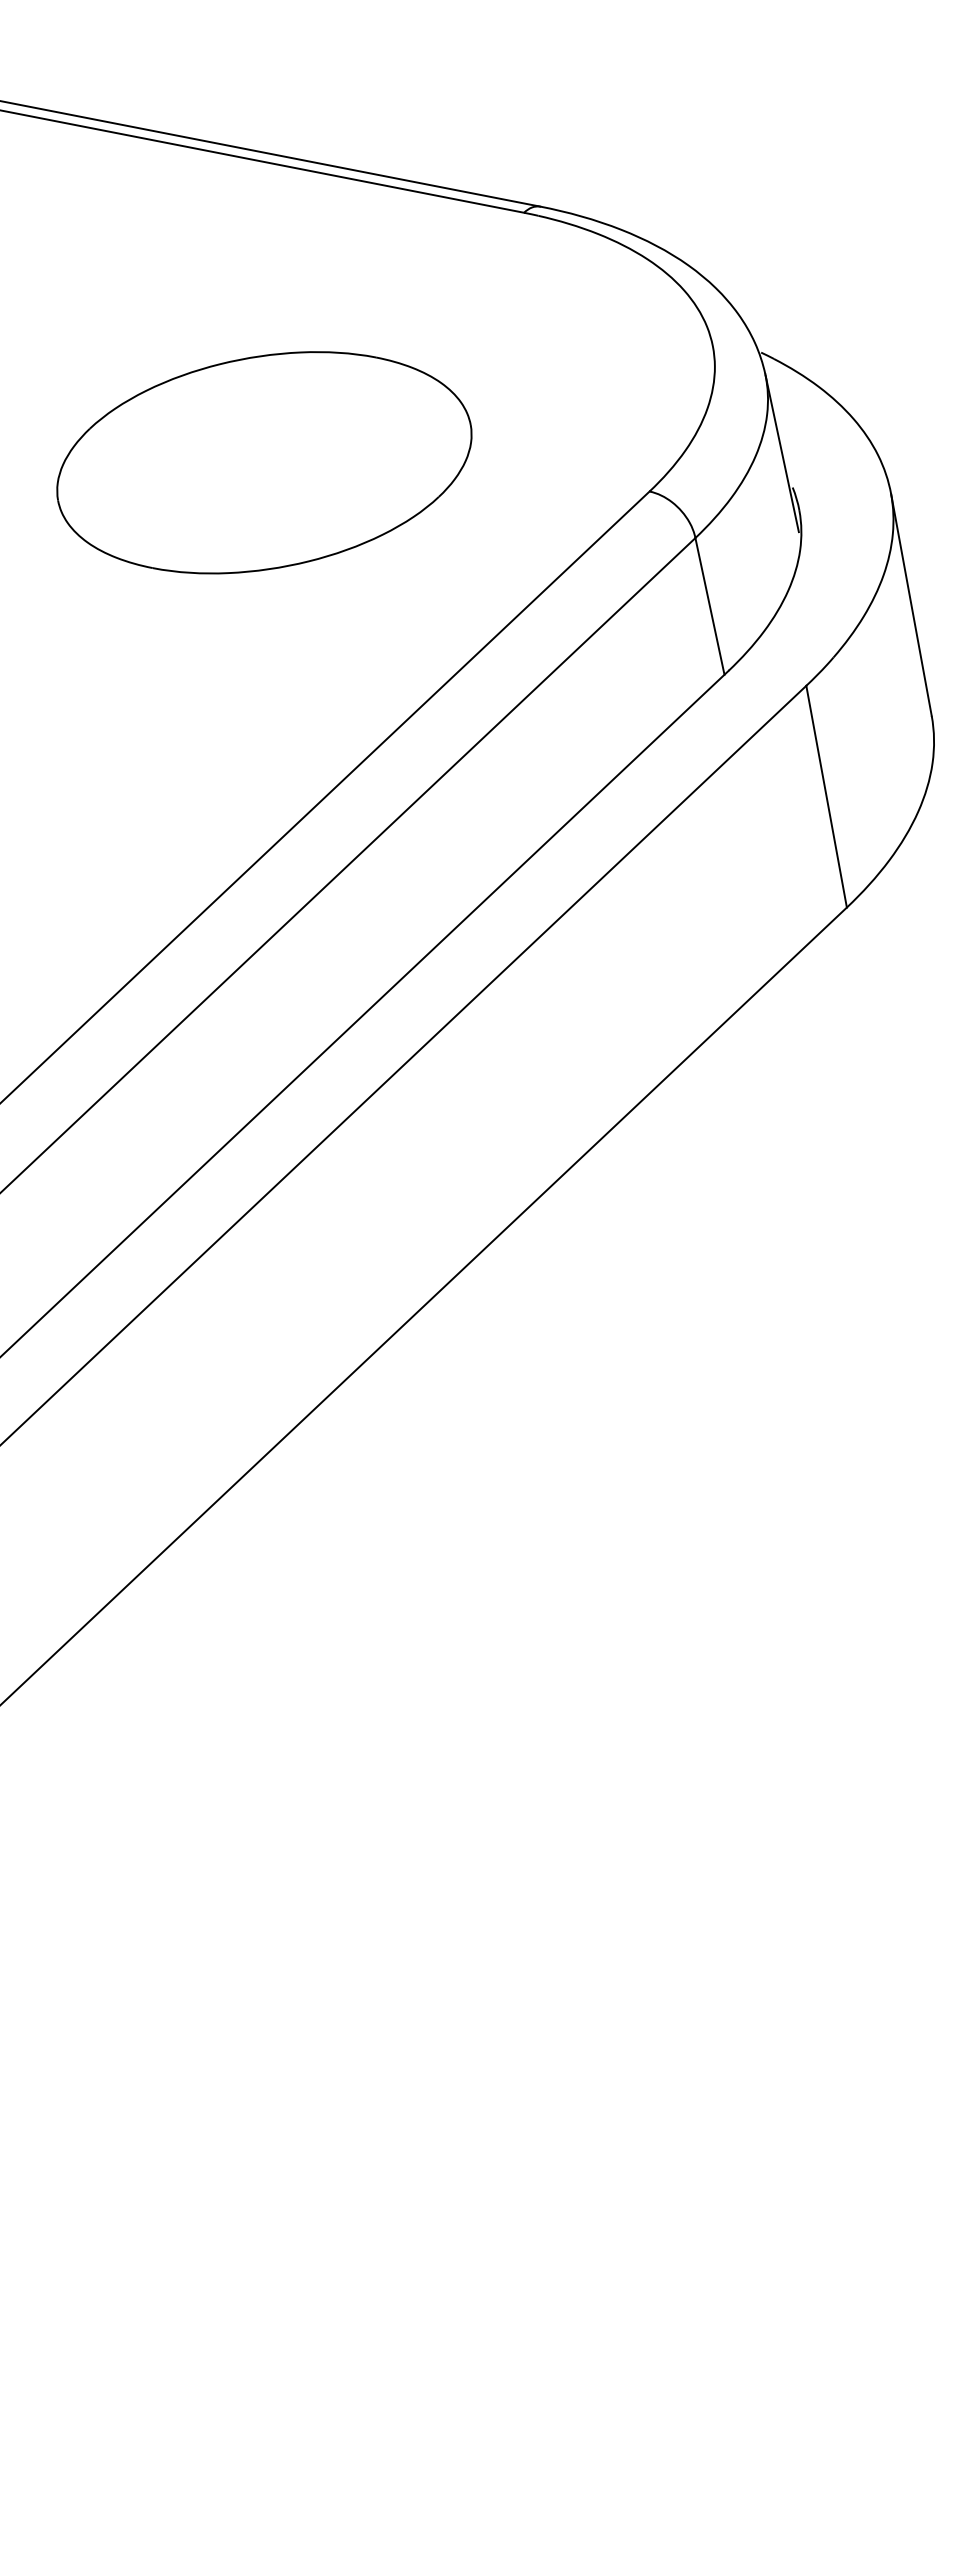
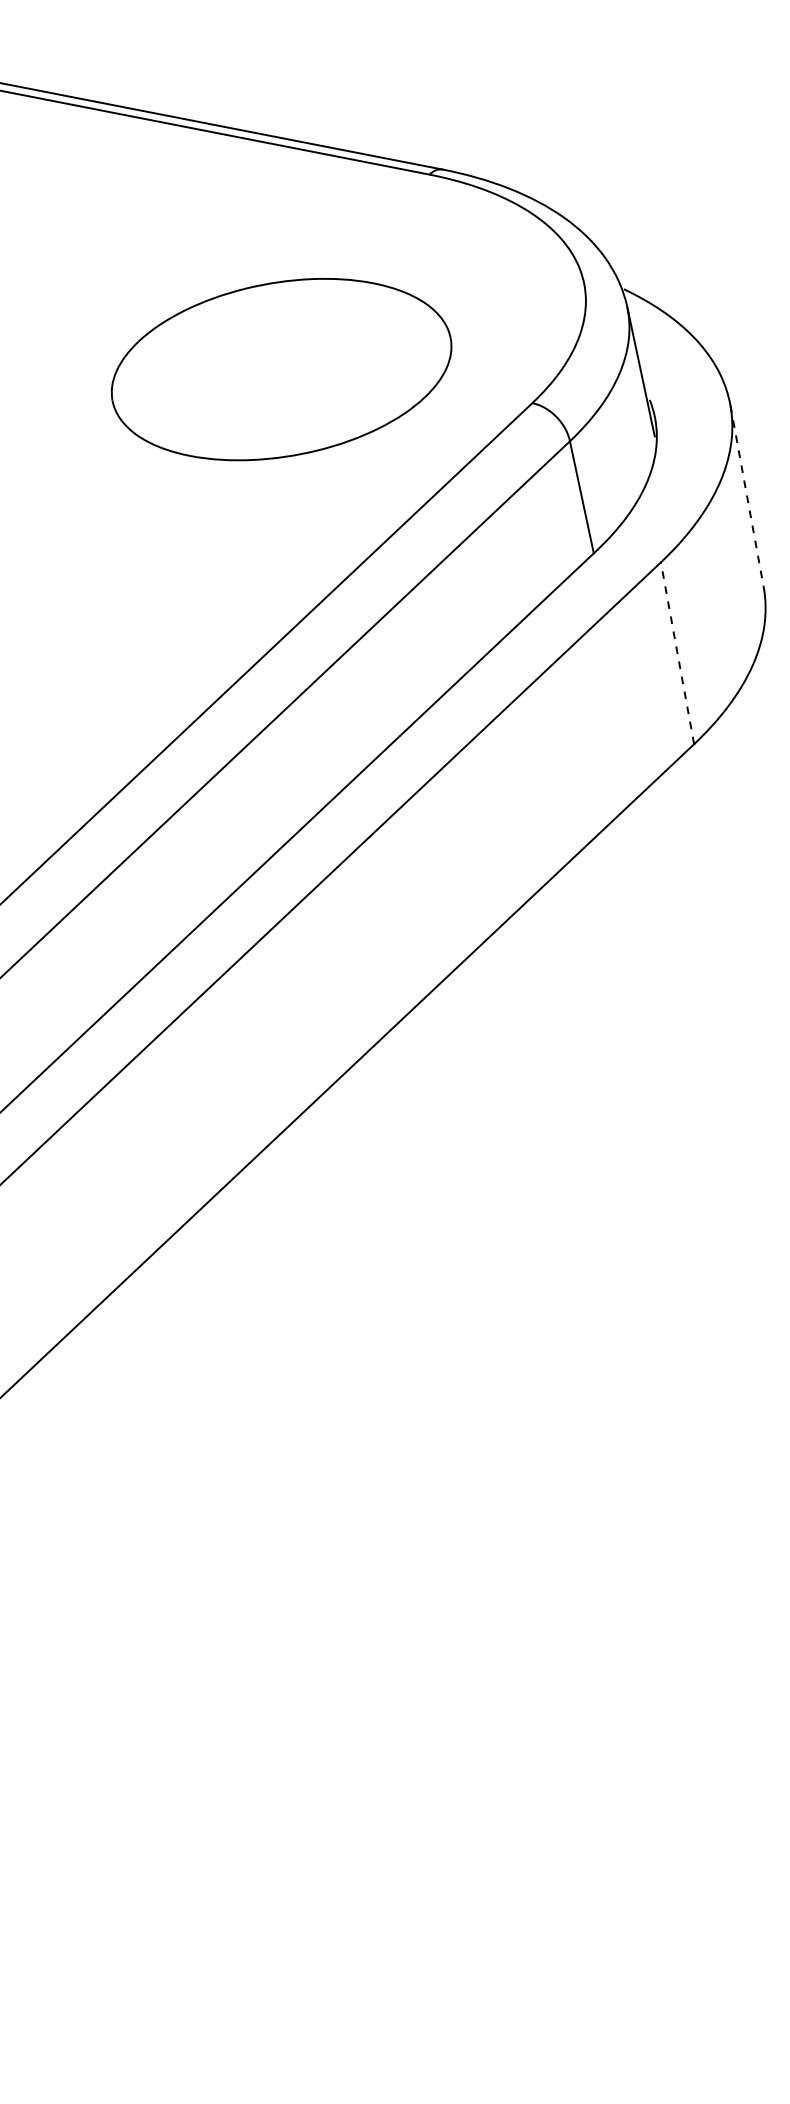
part: (264, 462) -> (281, 369), moved
line: (911, 605) -> (747, 496), solid -> dashed
line: (826, 795) -> (677, 652), solid -> dashed

